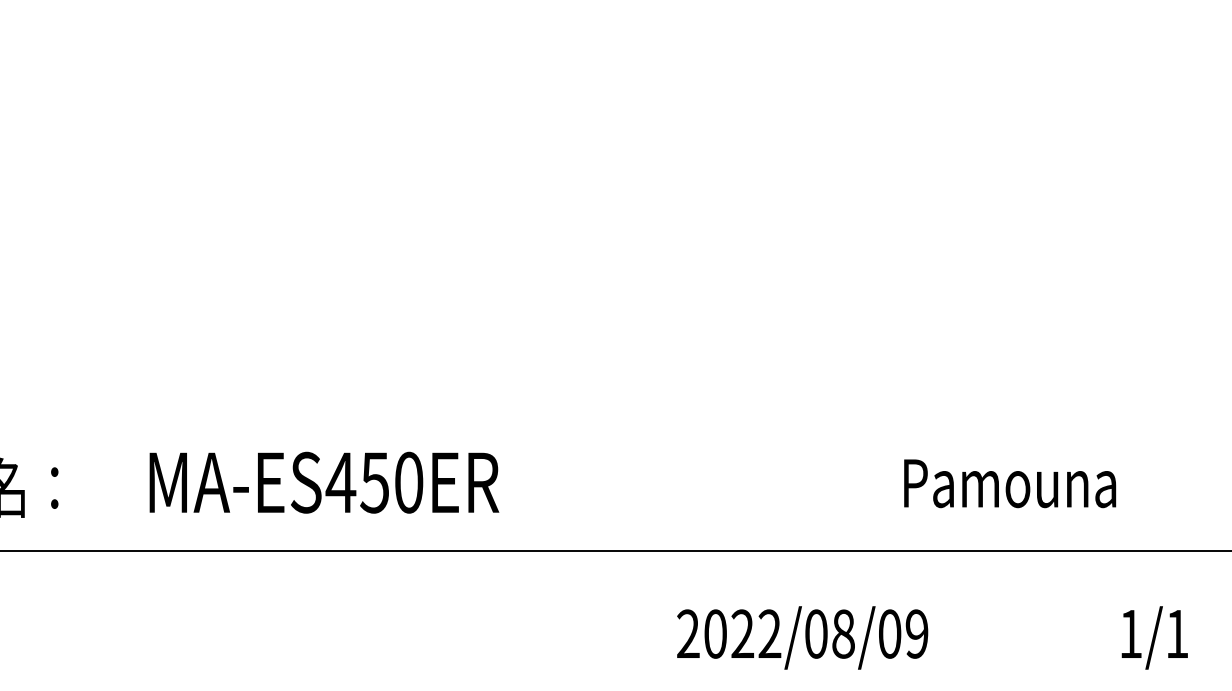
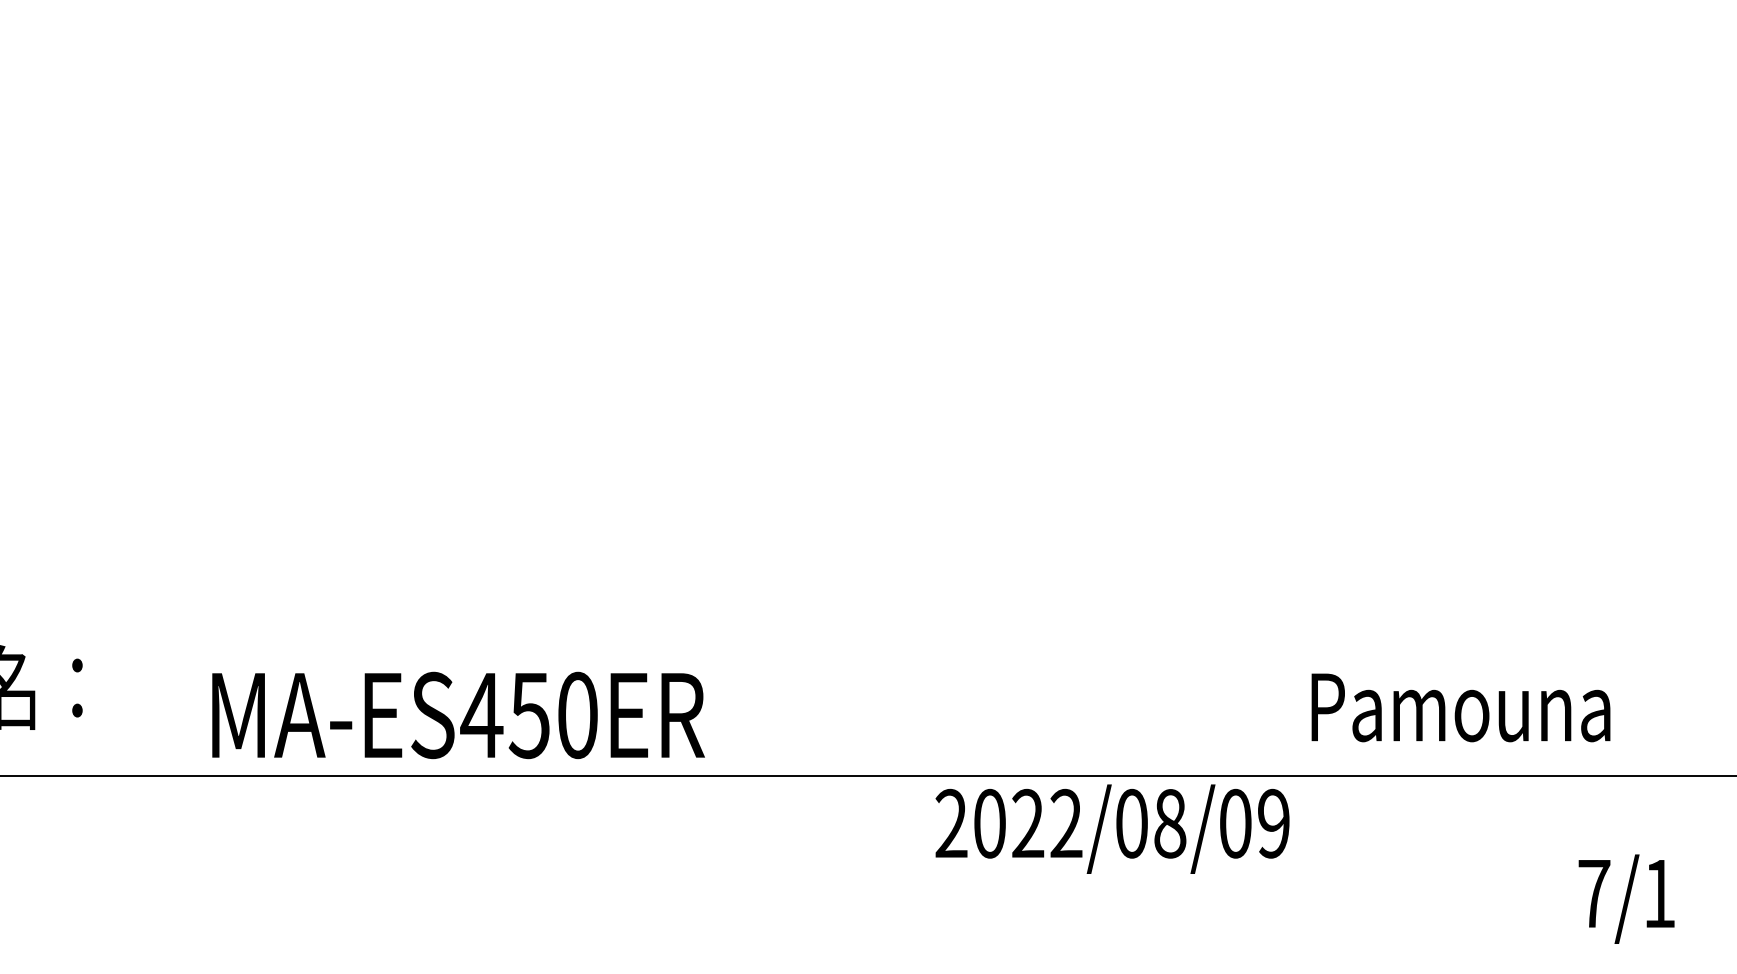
text: (324, 482) -> (458, 715), moved
text: (1009, 483) -> (1460, 707), moved
text: (1131, 633) -> (1594, 893), 1/1 -> 7/1
text: (802, 637) -> (1112, 828), moved

